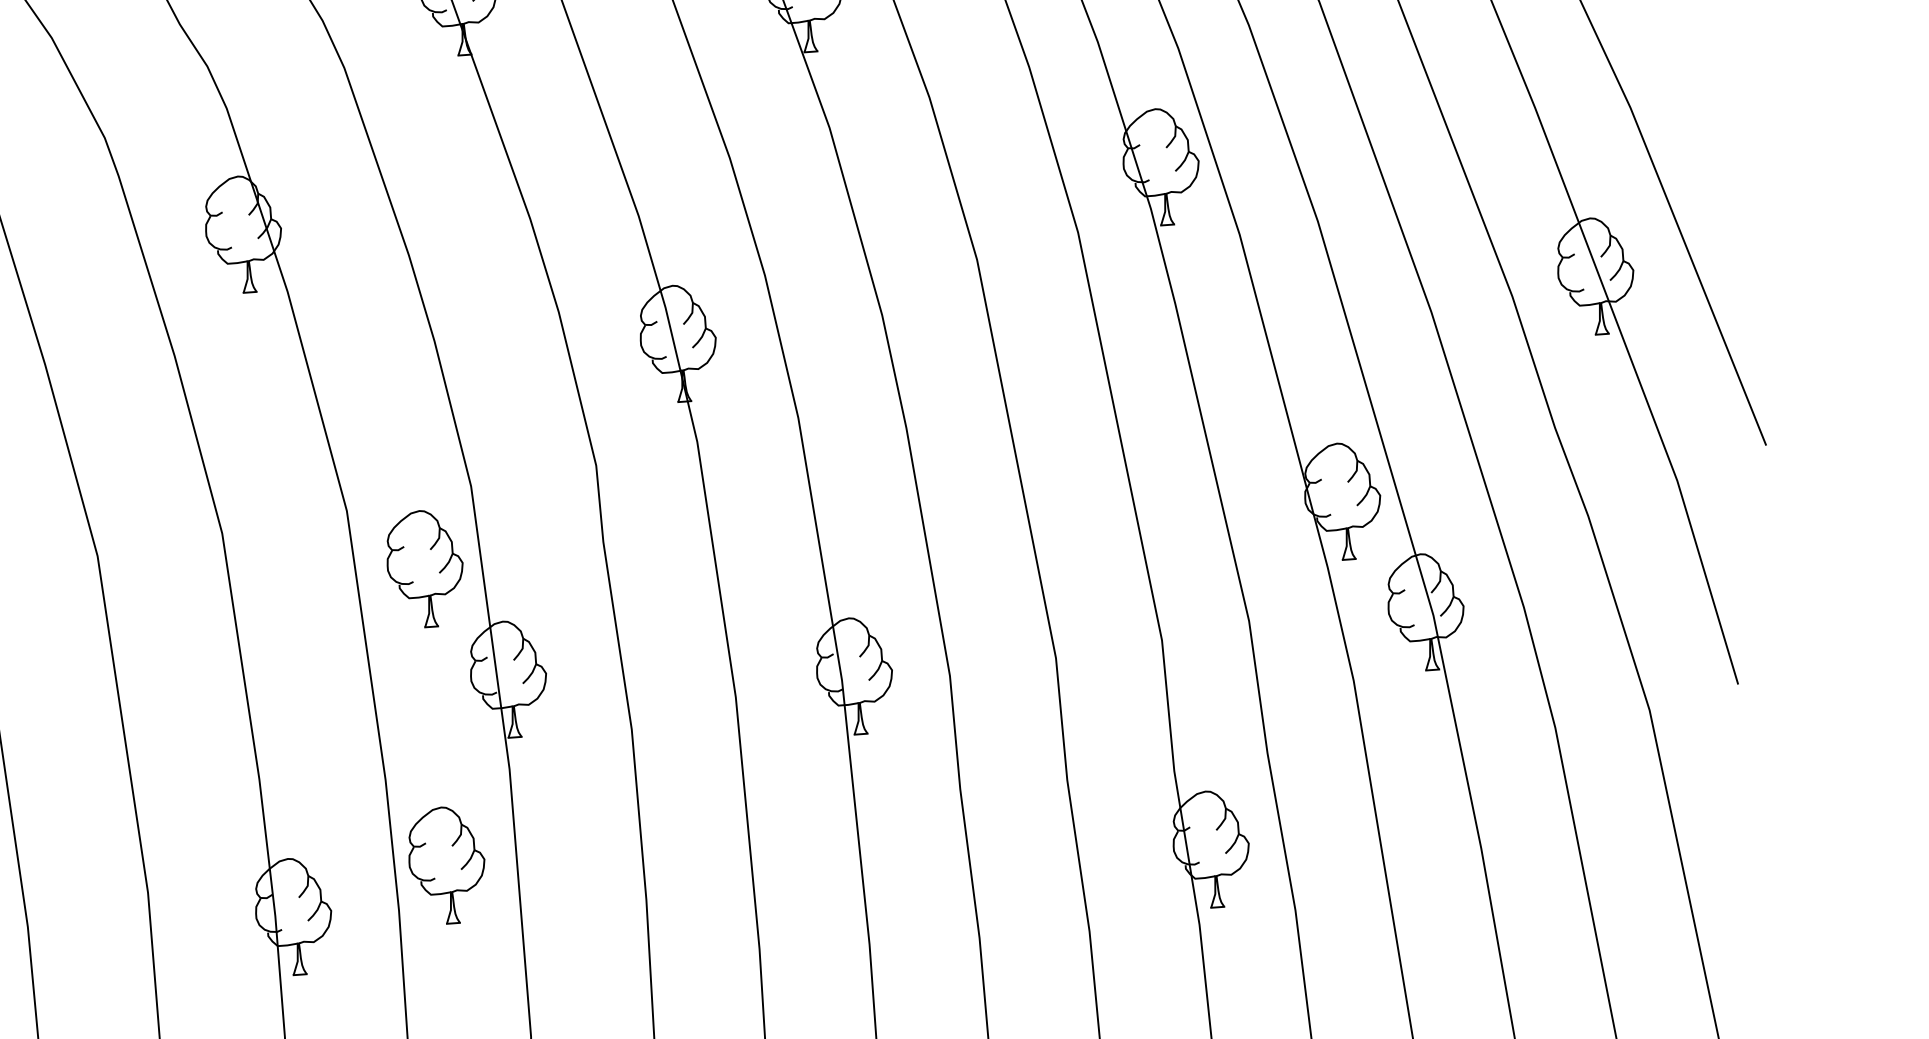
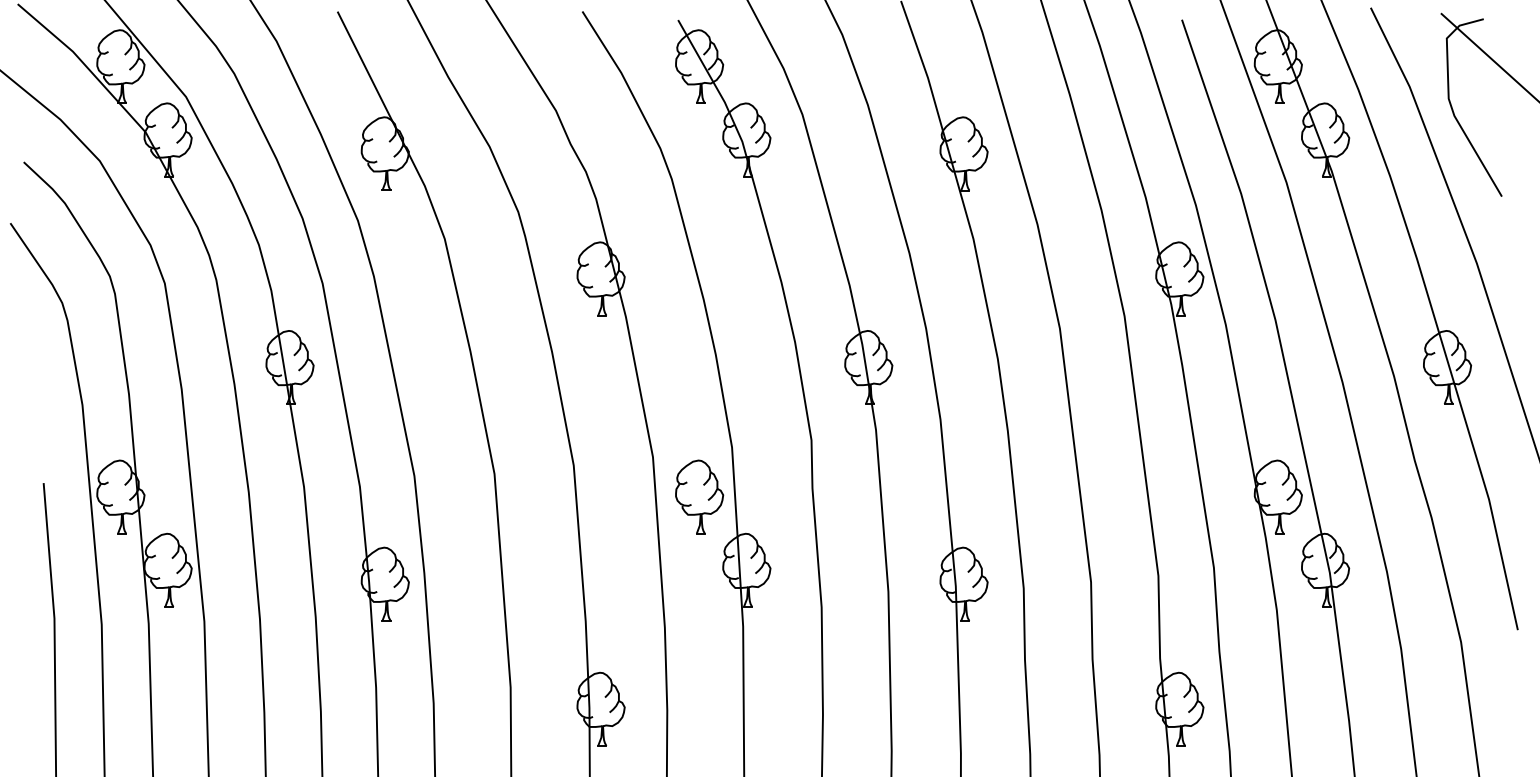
part: (446, 864) -> (699, 683), removed

